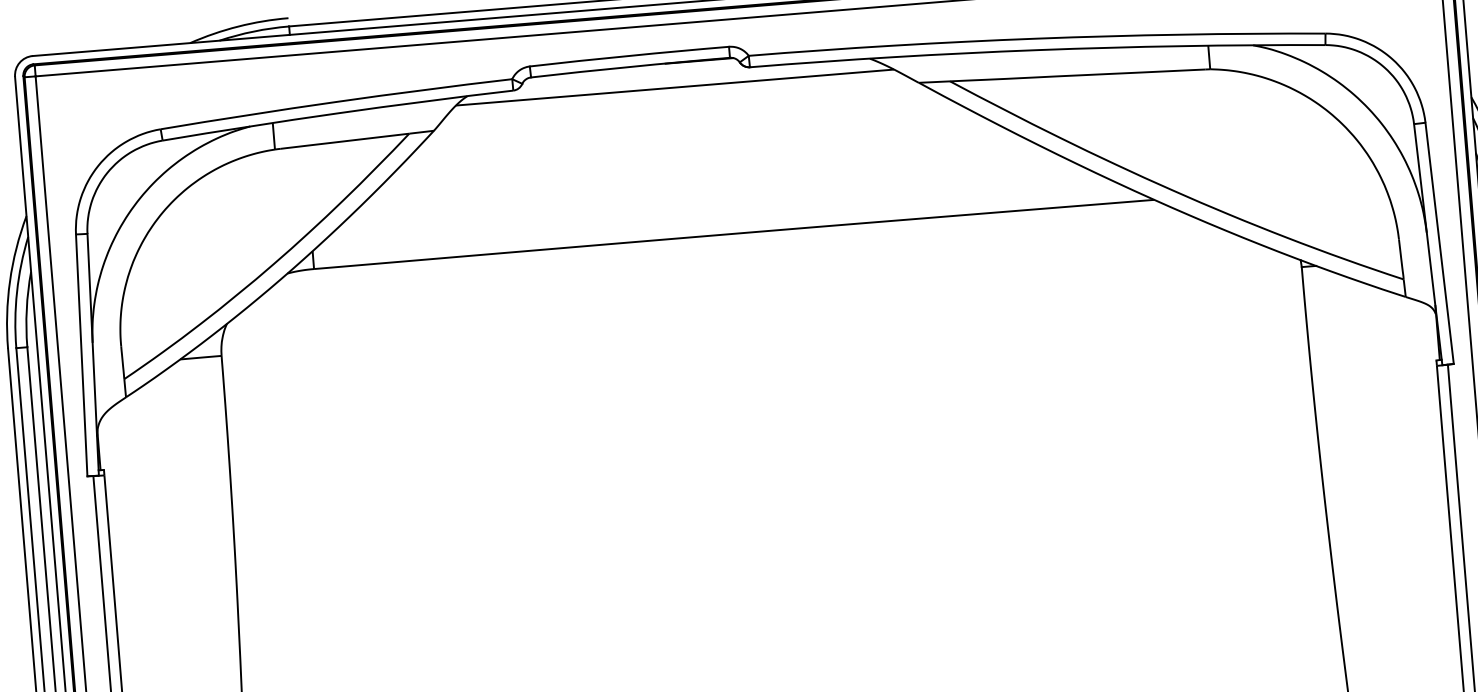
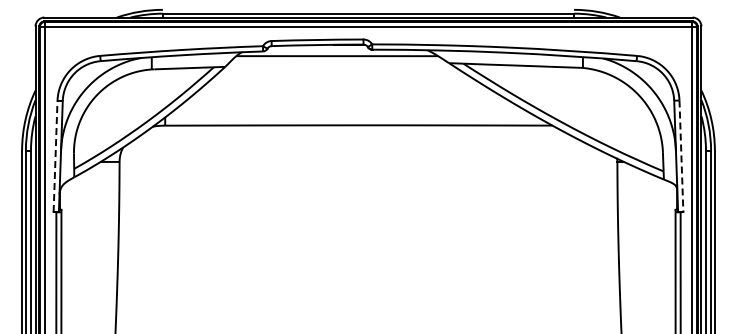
line: (1439, 243) -> (681, 156), solid -> dashed
line: (81, 355) -> (55, 156), solid -> dashed

